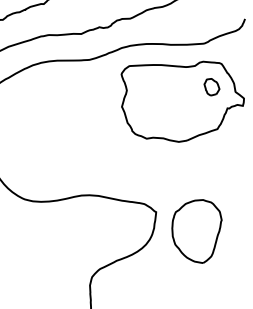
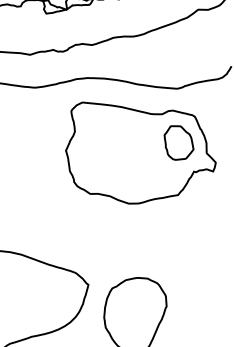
part: (211, 86) -> (178, 142), size x1.67

